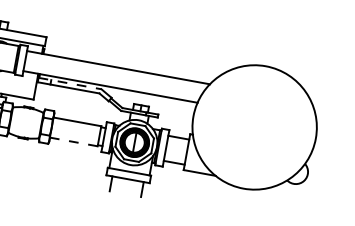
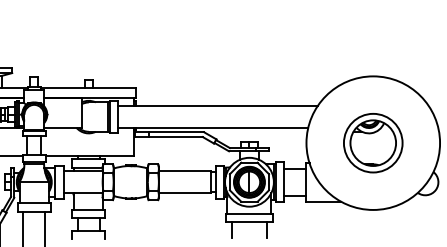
line: (70, 83) -> (170, 132), dashed -> solid
part: (254, 127) -> (373, 143), added
line: (74, 142) -> (185, 193), dashed -> solid

